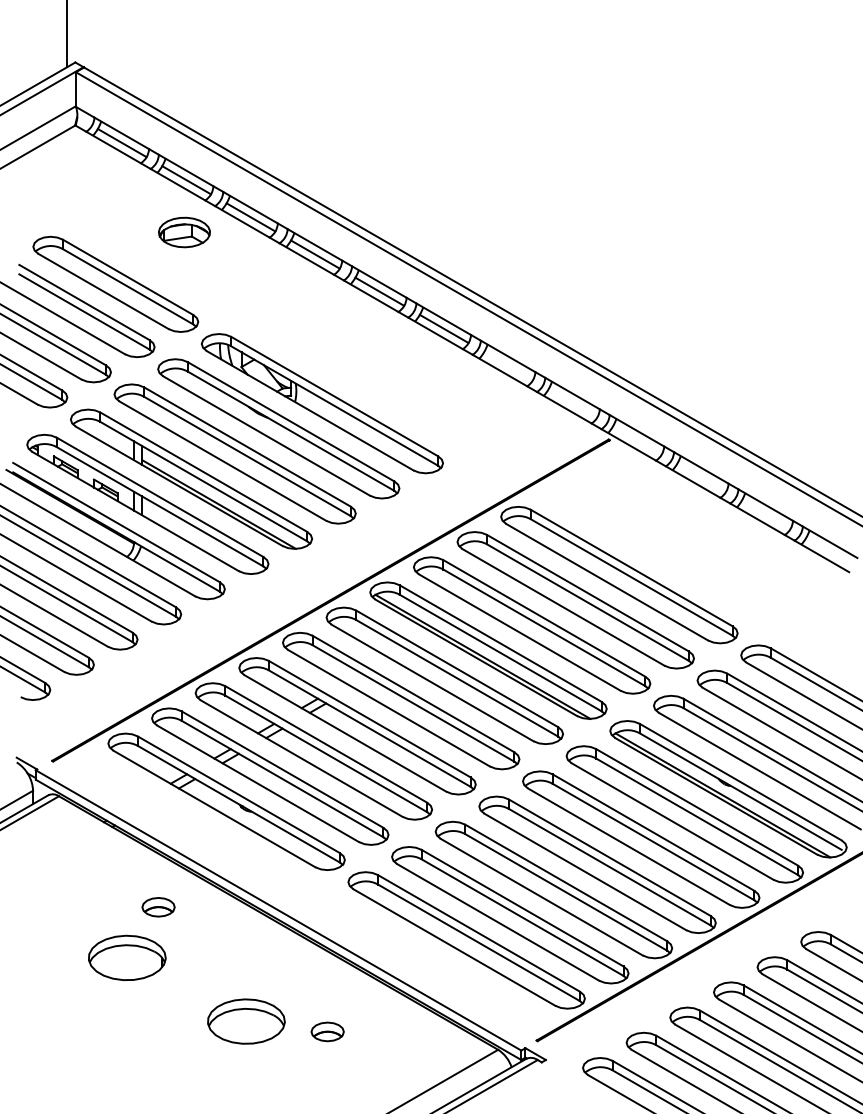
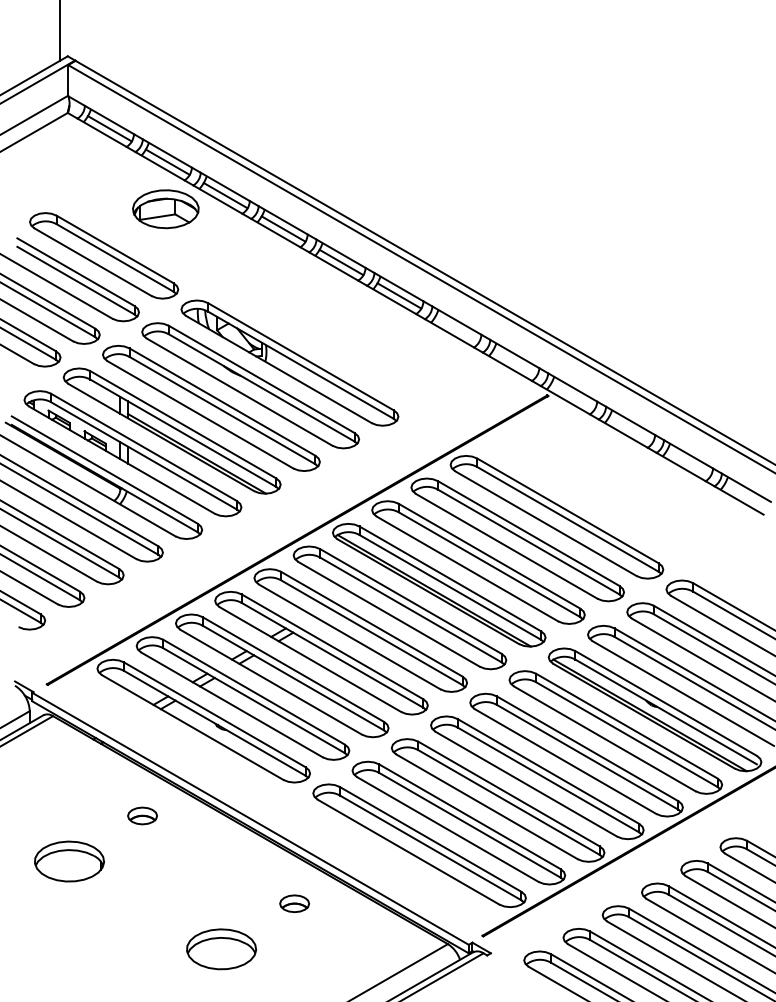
part: (184, 232) -> (165, 209), size x1.43
part: (127, 957) -> (69, 861), moved
part: (246, 1021) -> (221, 949), moved
part: (327, 1031) -> (294, 903), moved

